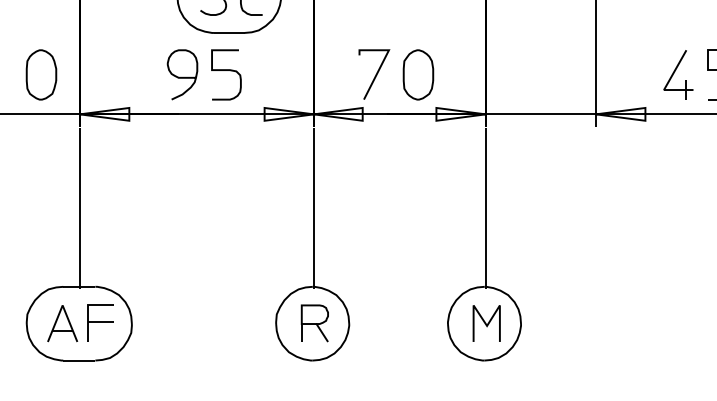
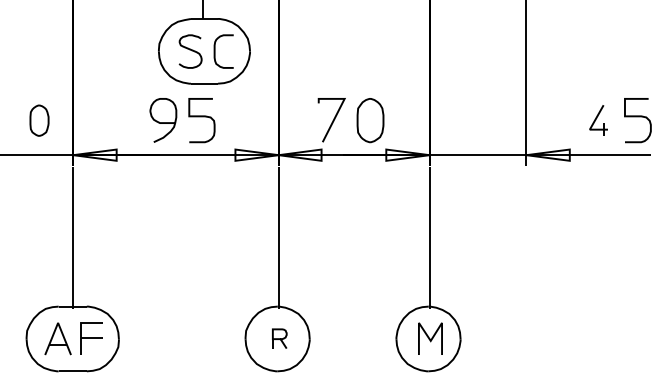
part: (678, 73) -> (598, 119), size x0.7
part: (41, 74) -> (39, 120), size x0.7
part: (314, 323) -> (279, 338), size x0.6

